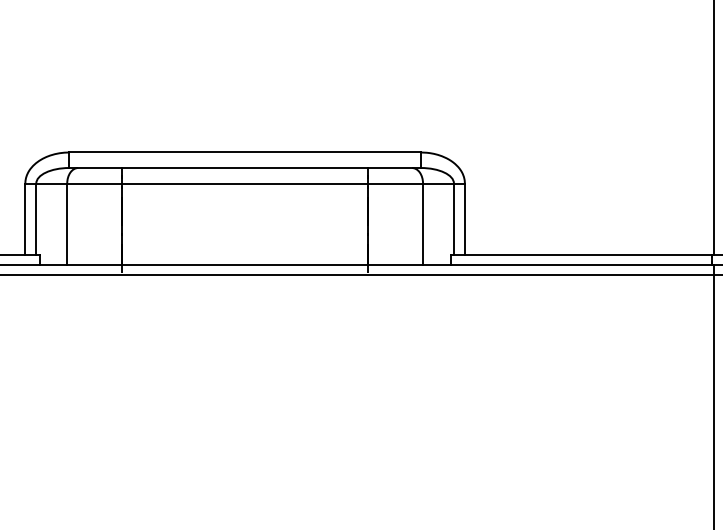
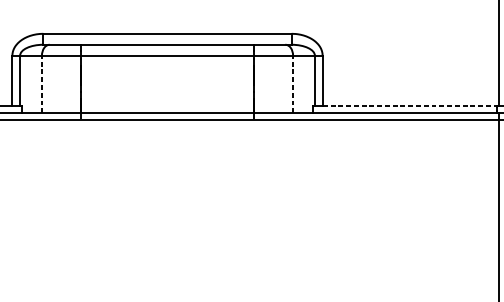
line: (67, 224) -> (42, 84), solid -> dashed
line: (423, 224) -> (293, 84), solid -> dashed
line: (589, 255) -> (410, 106), solid -> dashed

